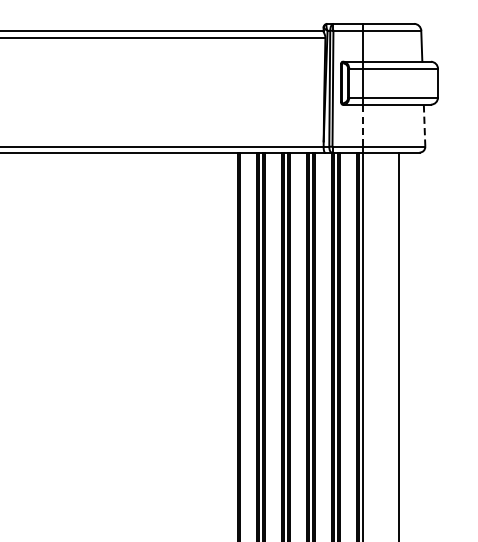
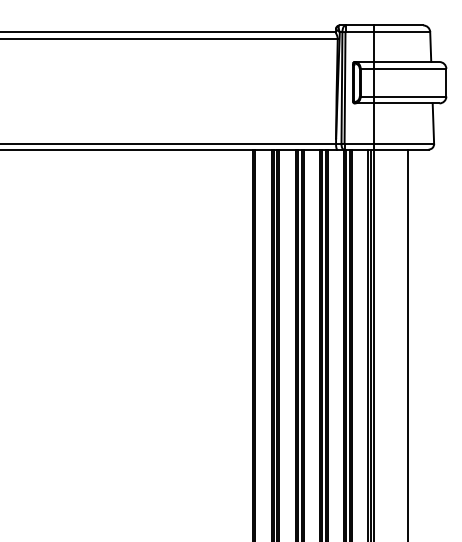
line: (362, 125) -> (373, 123), dashed -> solid
line: (424, 125) -> (433, 123), dashed -> solid

